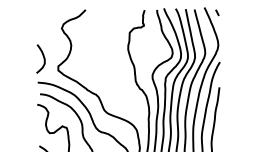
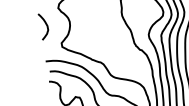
curve: (42, 56) -> (44, 23), moved

